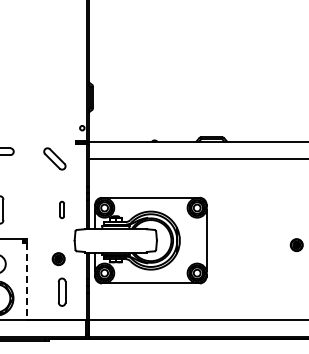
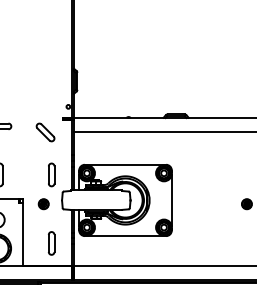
part: (61, 209) -> (51, 174), size x1.67
part: (58, 258) -> (43, 203), moved
line: (27, 281) -> (22, 234), dashed -> solid

